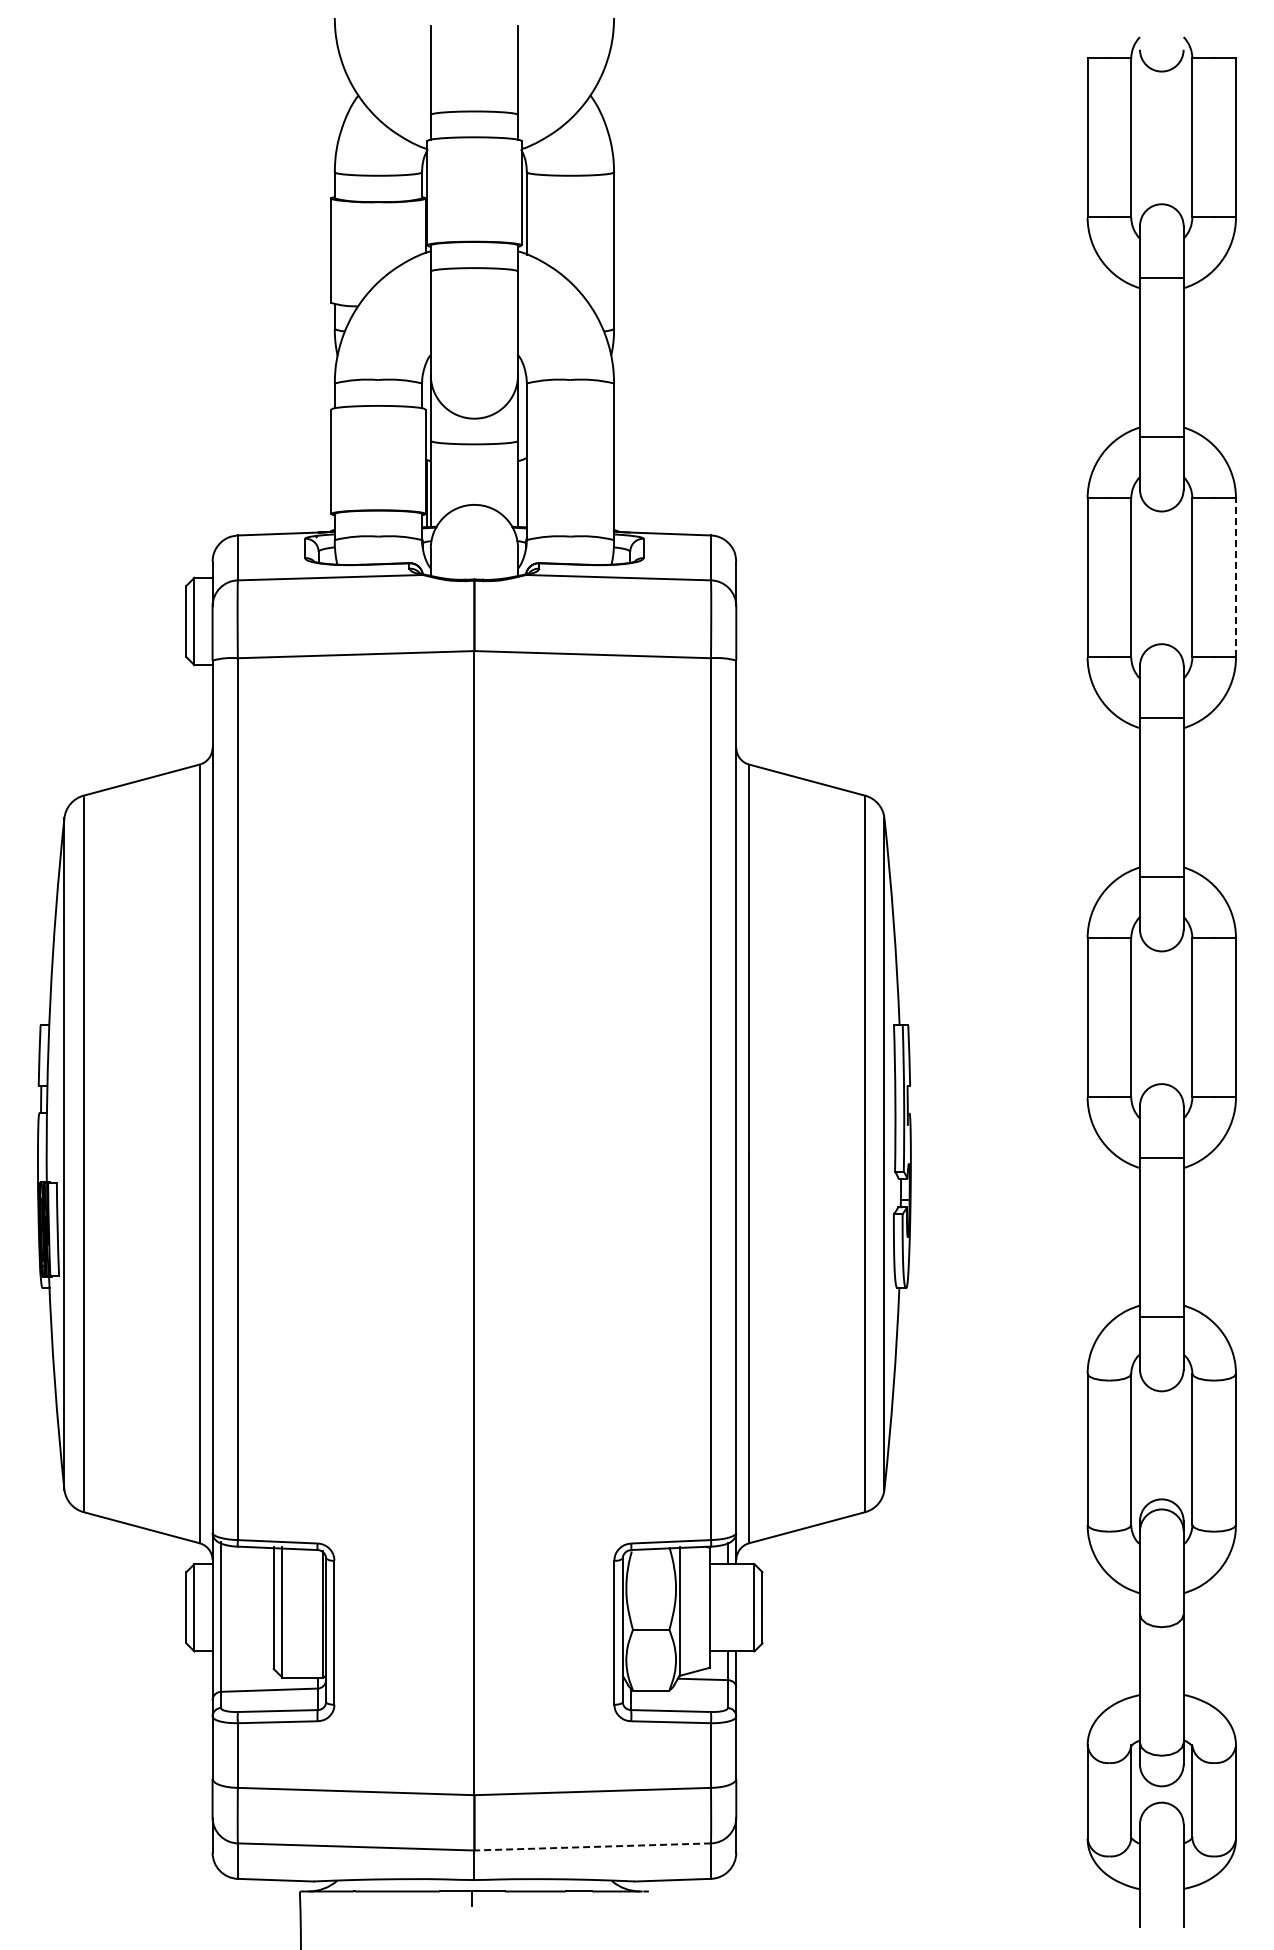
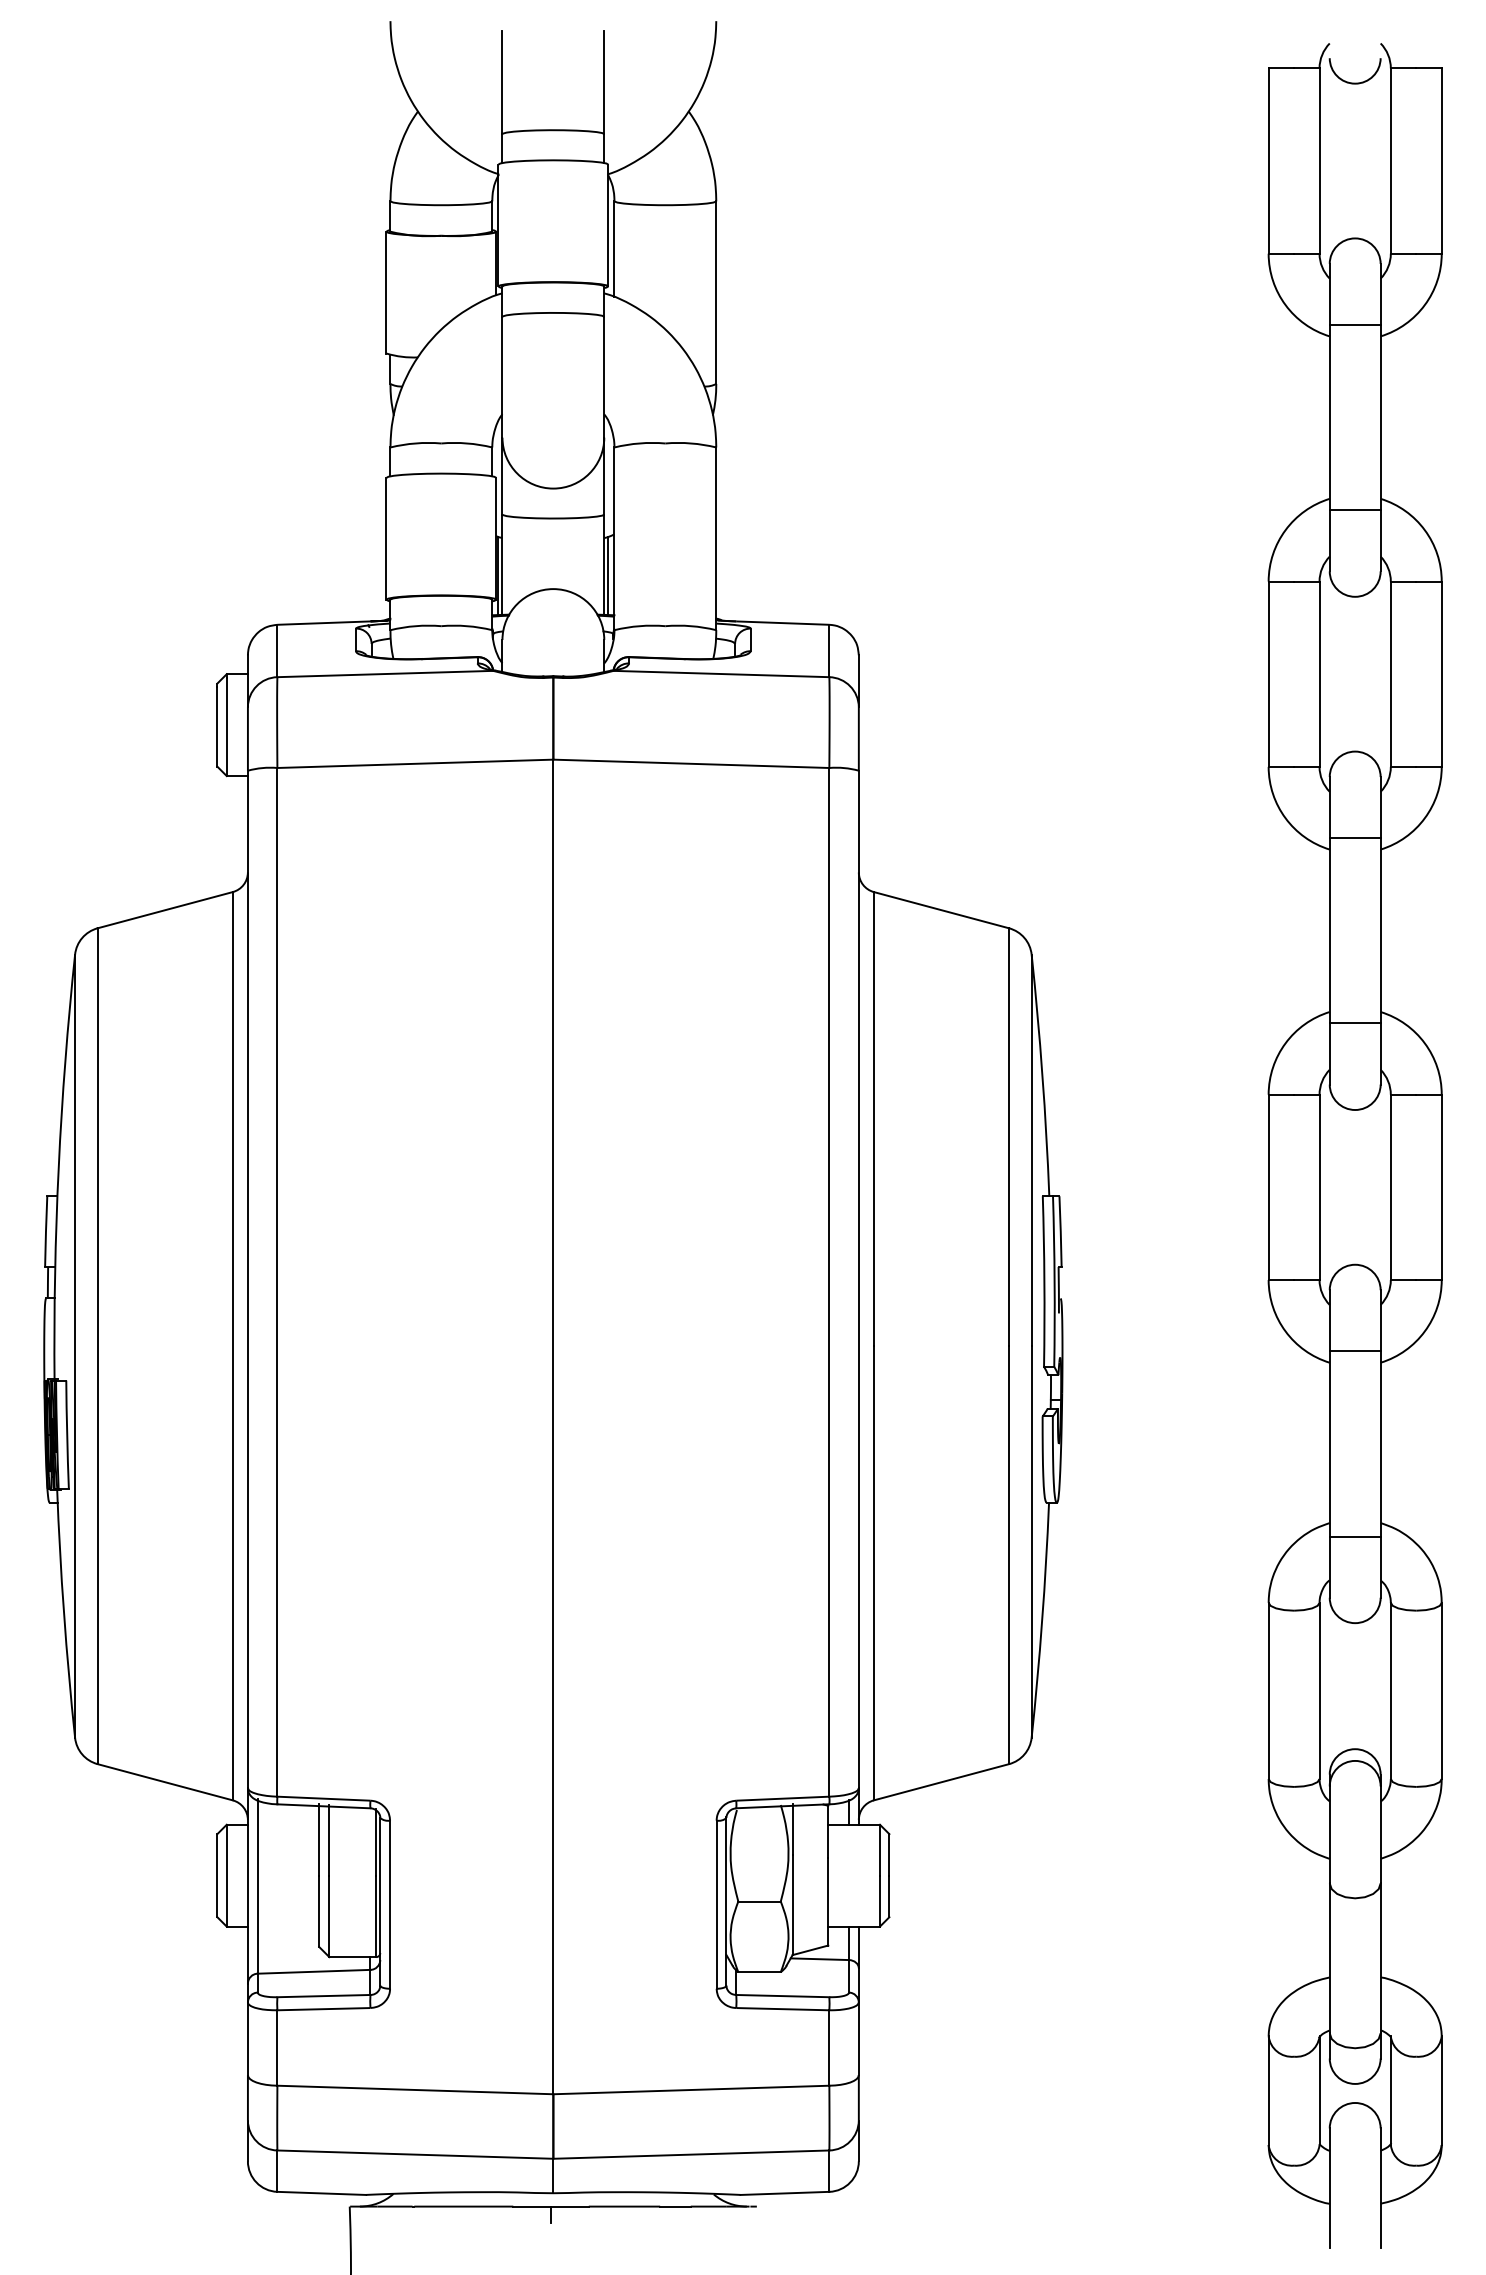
line: (521, 493) -> (608, 575), added
line: (1236, 577) -> (1442, 673), dashed -> solid
line: (592, 1846) -> (691, 2154), dashed -> solid

